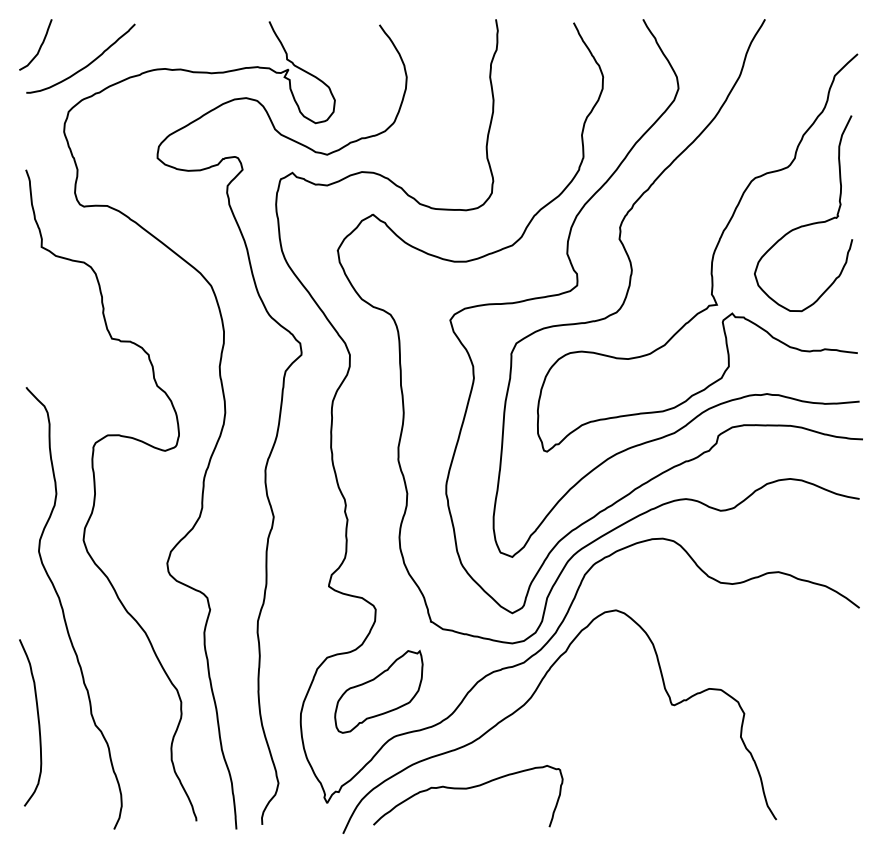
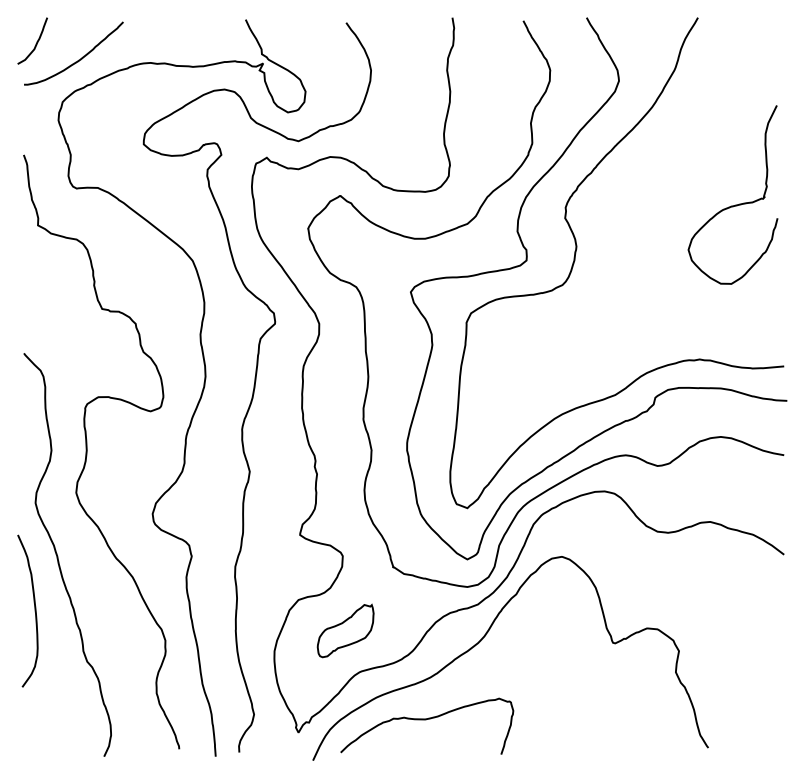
curve: (712, 254) -> (649, 232), removed
part: (378, 691) -> (345, 630), size x0.7
curve: (37, 720) -> (34, 608), moved

